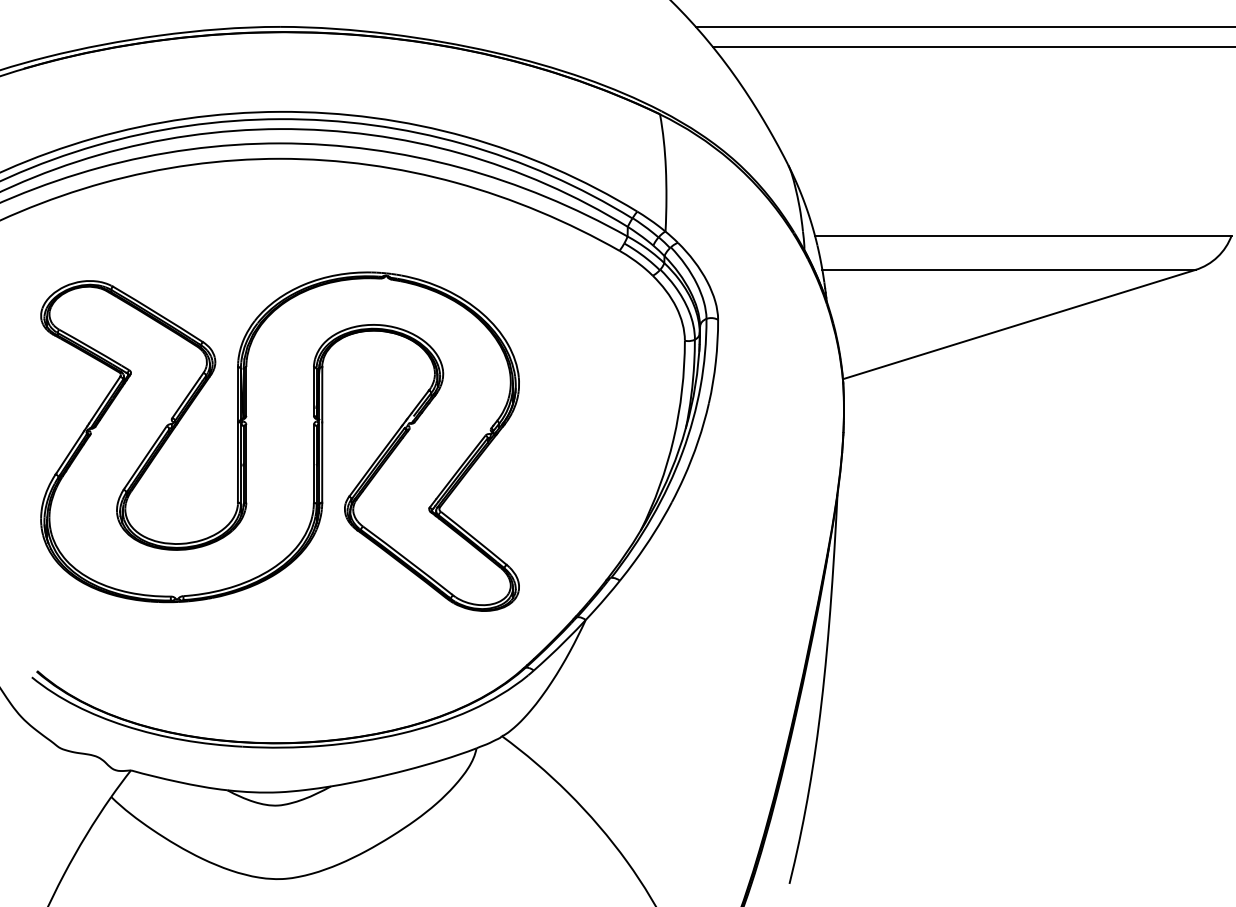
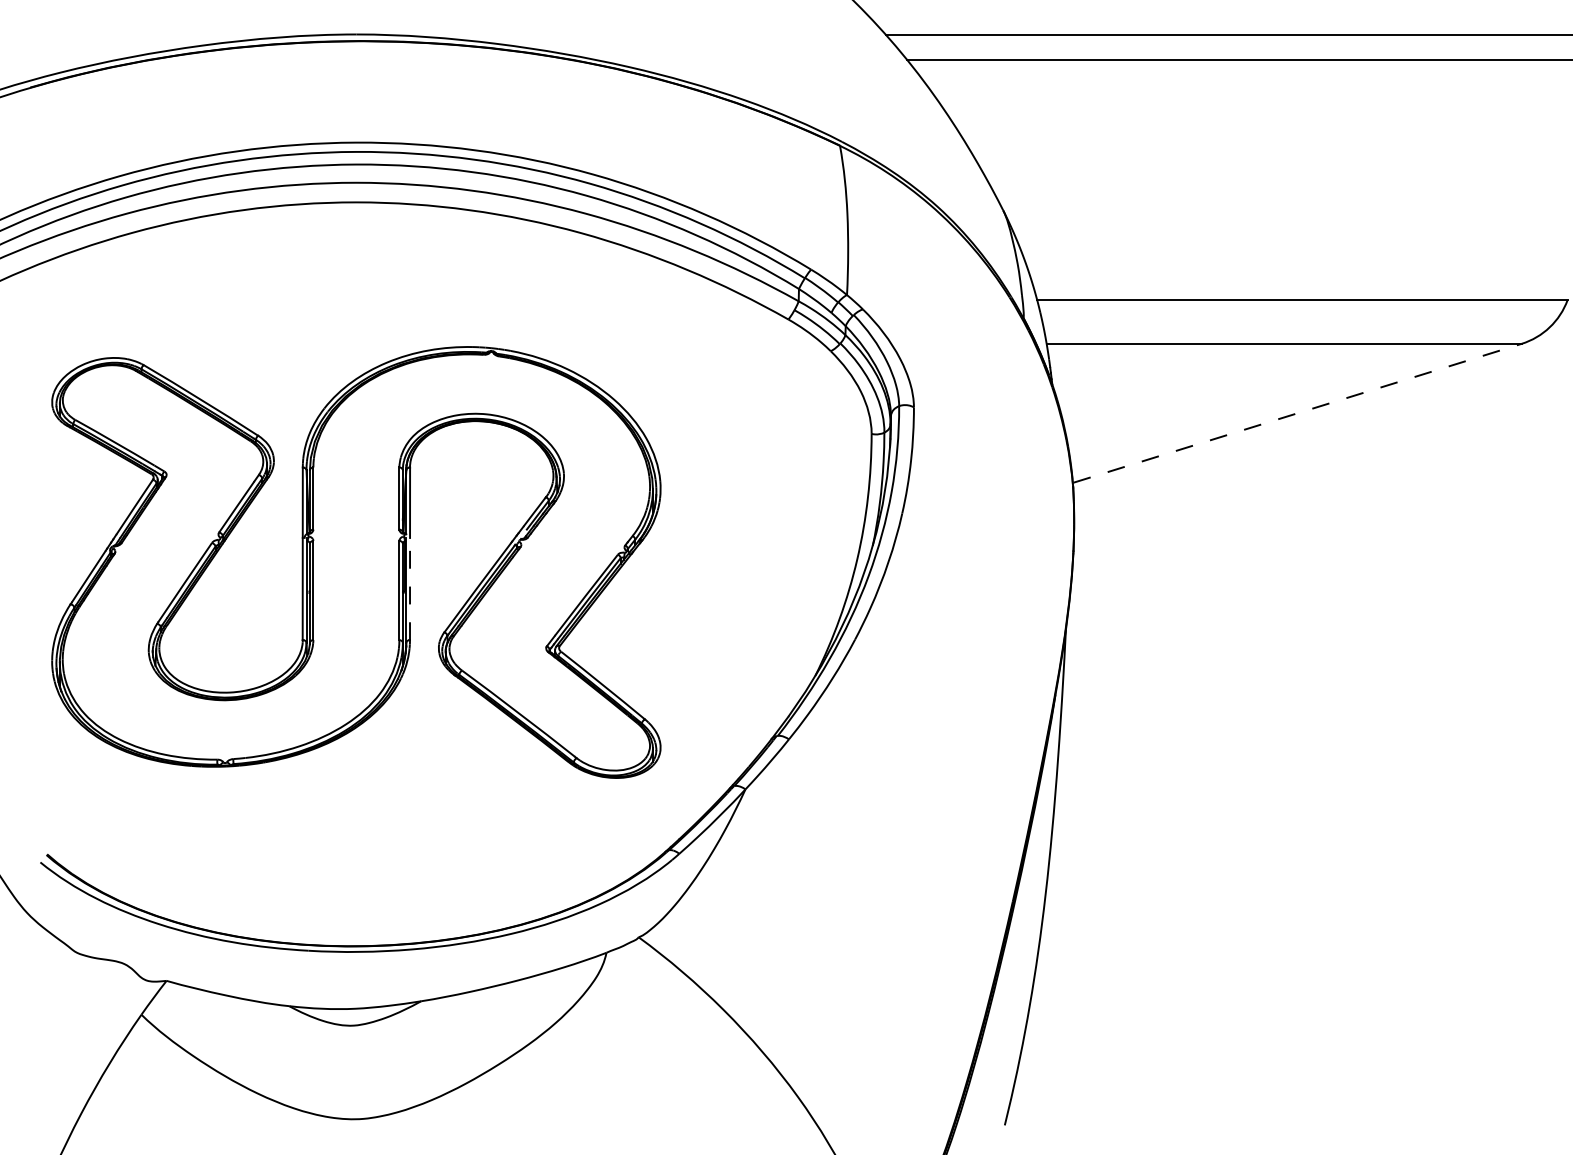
line: (1019, 324) -> (1297, 413), solid -> dashed
line: (322, 462) -> (410, 588), solid -> dashed

